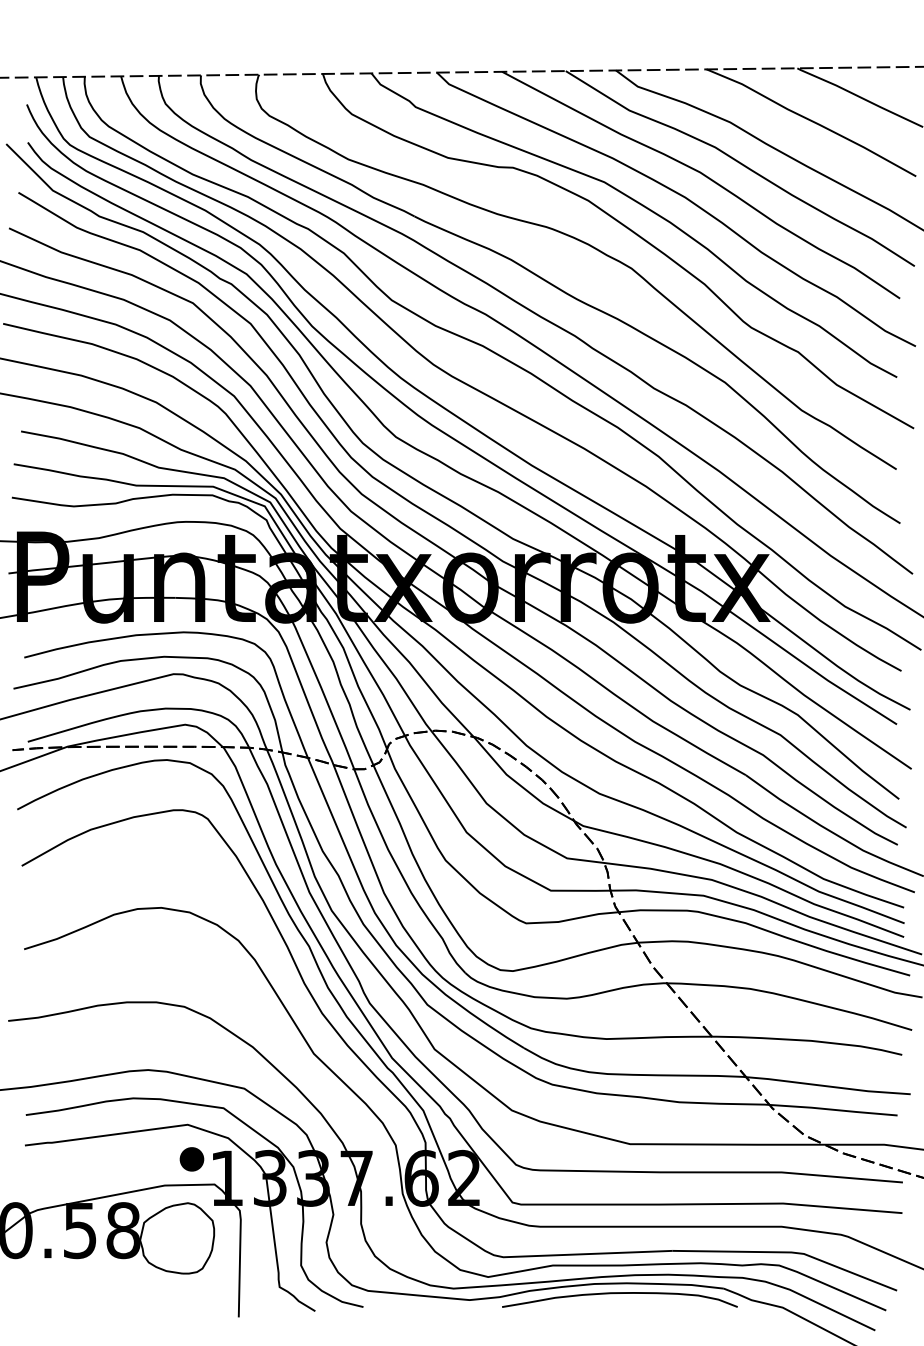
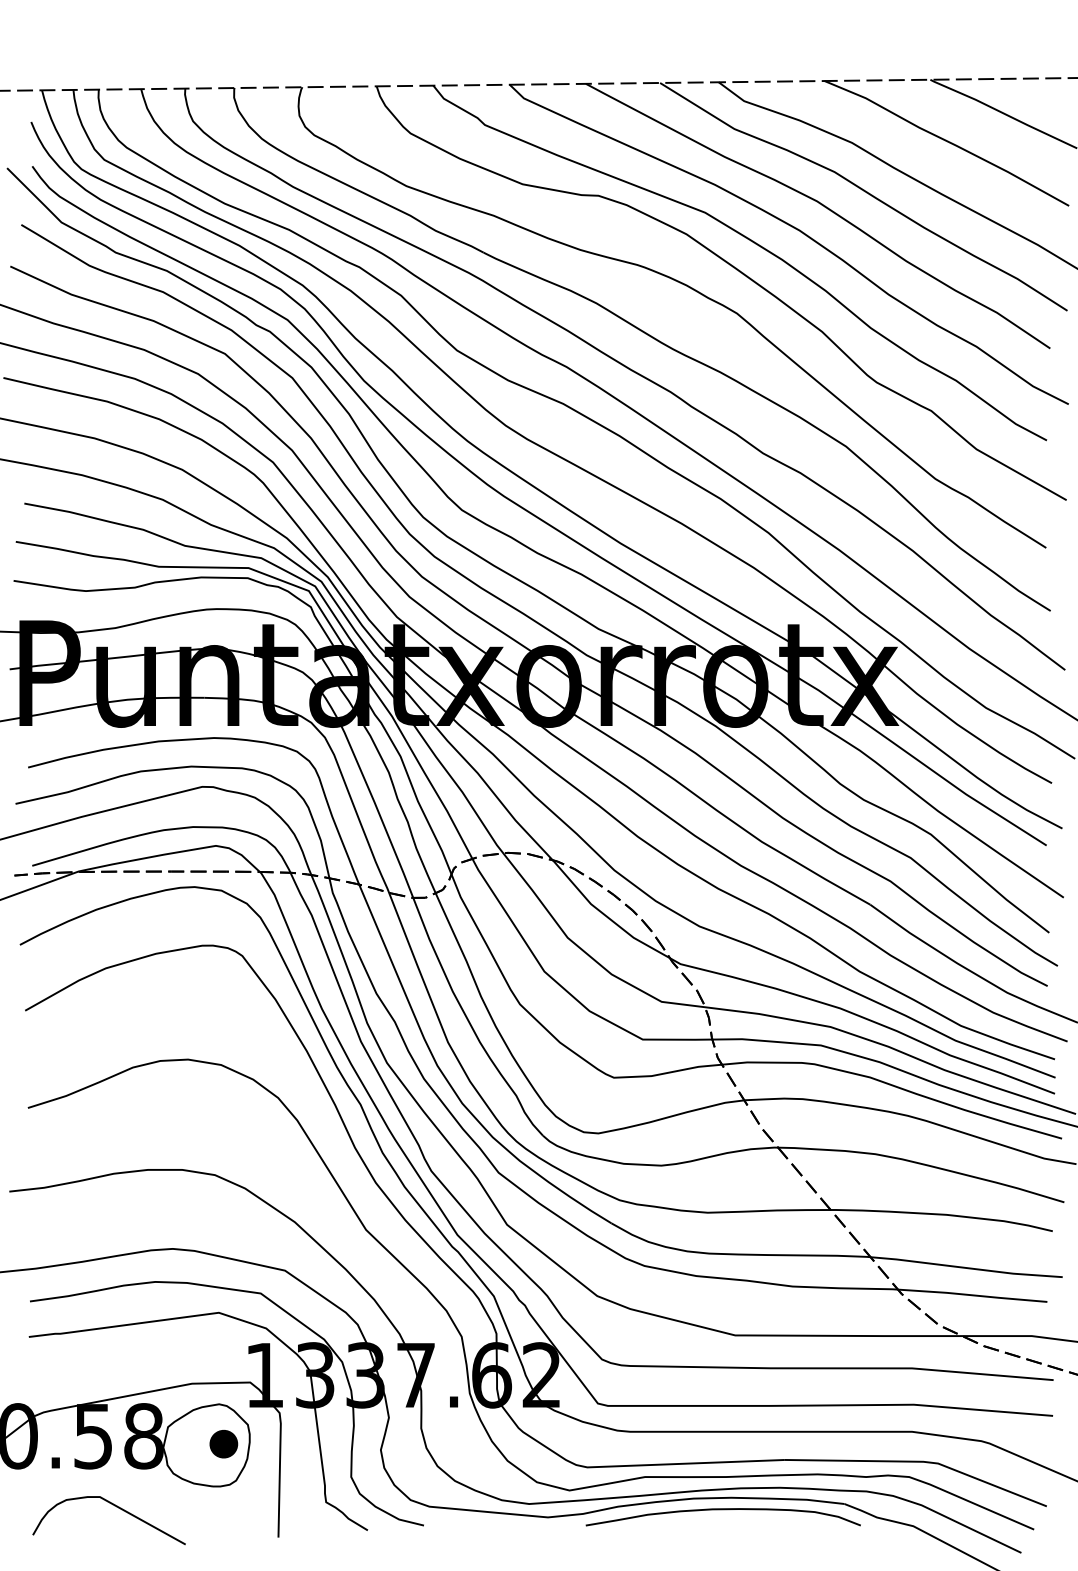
part: (191, 1159) -> (223, 1444), moved
curve: (98, 1290) -> (114, 1506), added

